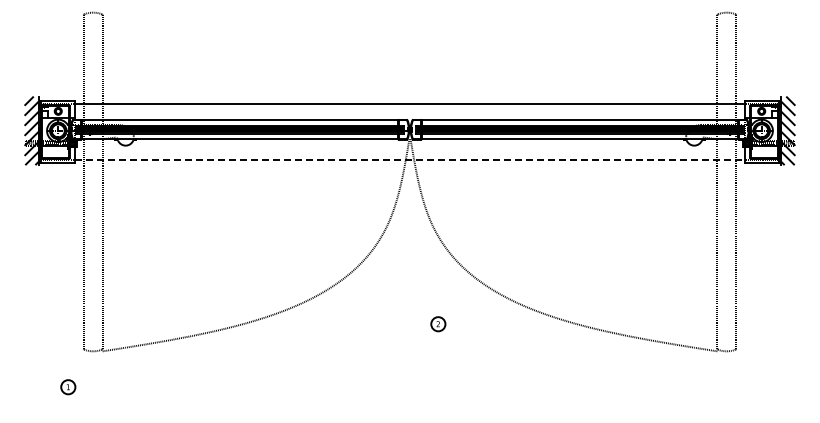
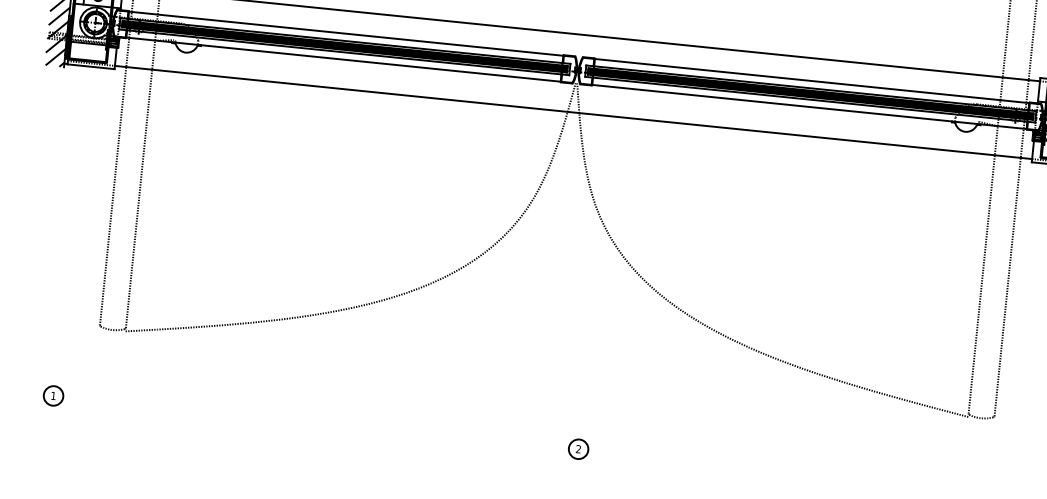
line: (410, 160) -> (574, 112), dashed -> solid
part: (438, 324) -> (578, 449), moved
part: (68, 387) -> (53, 396), moved

